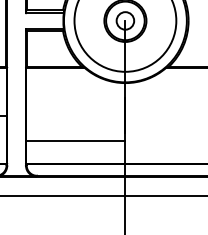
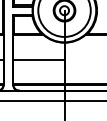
line: (74, 140) -> (38, 59), moved

